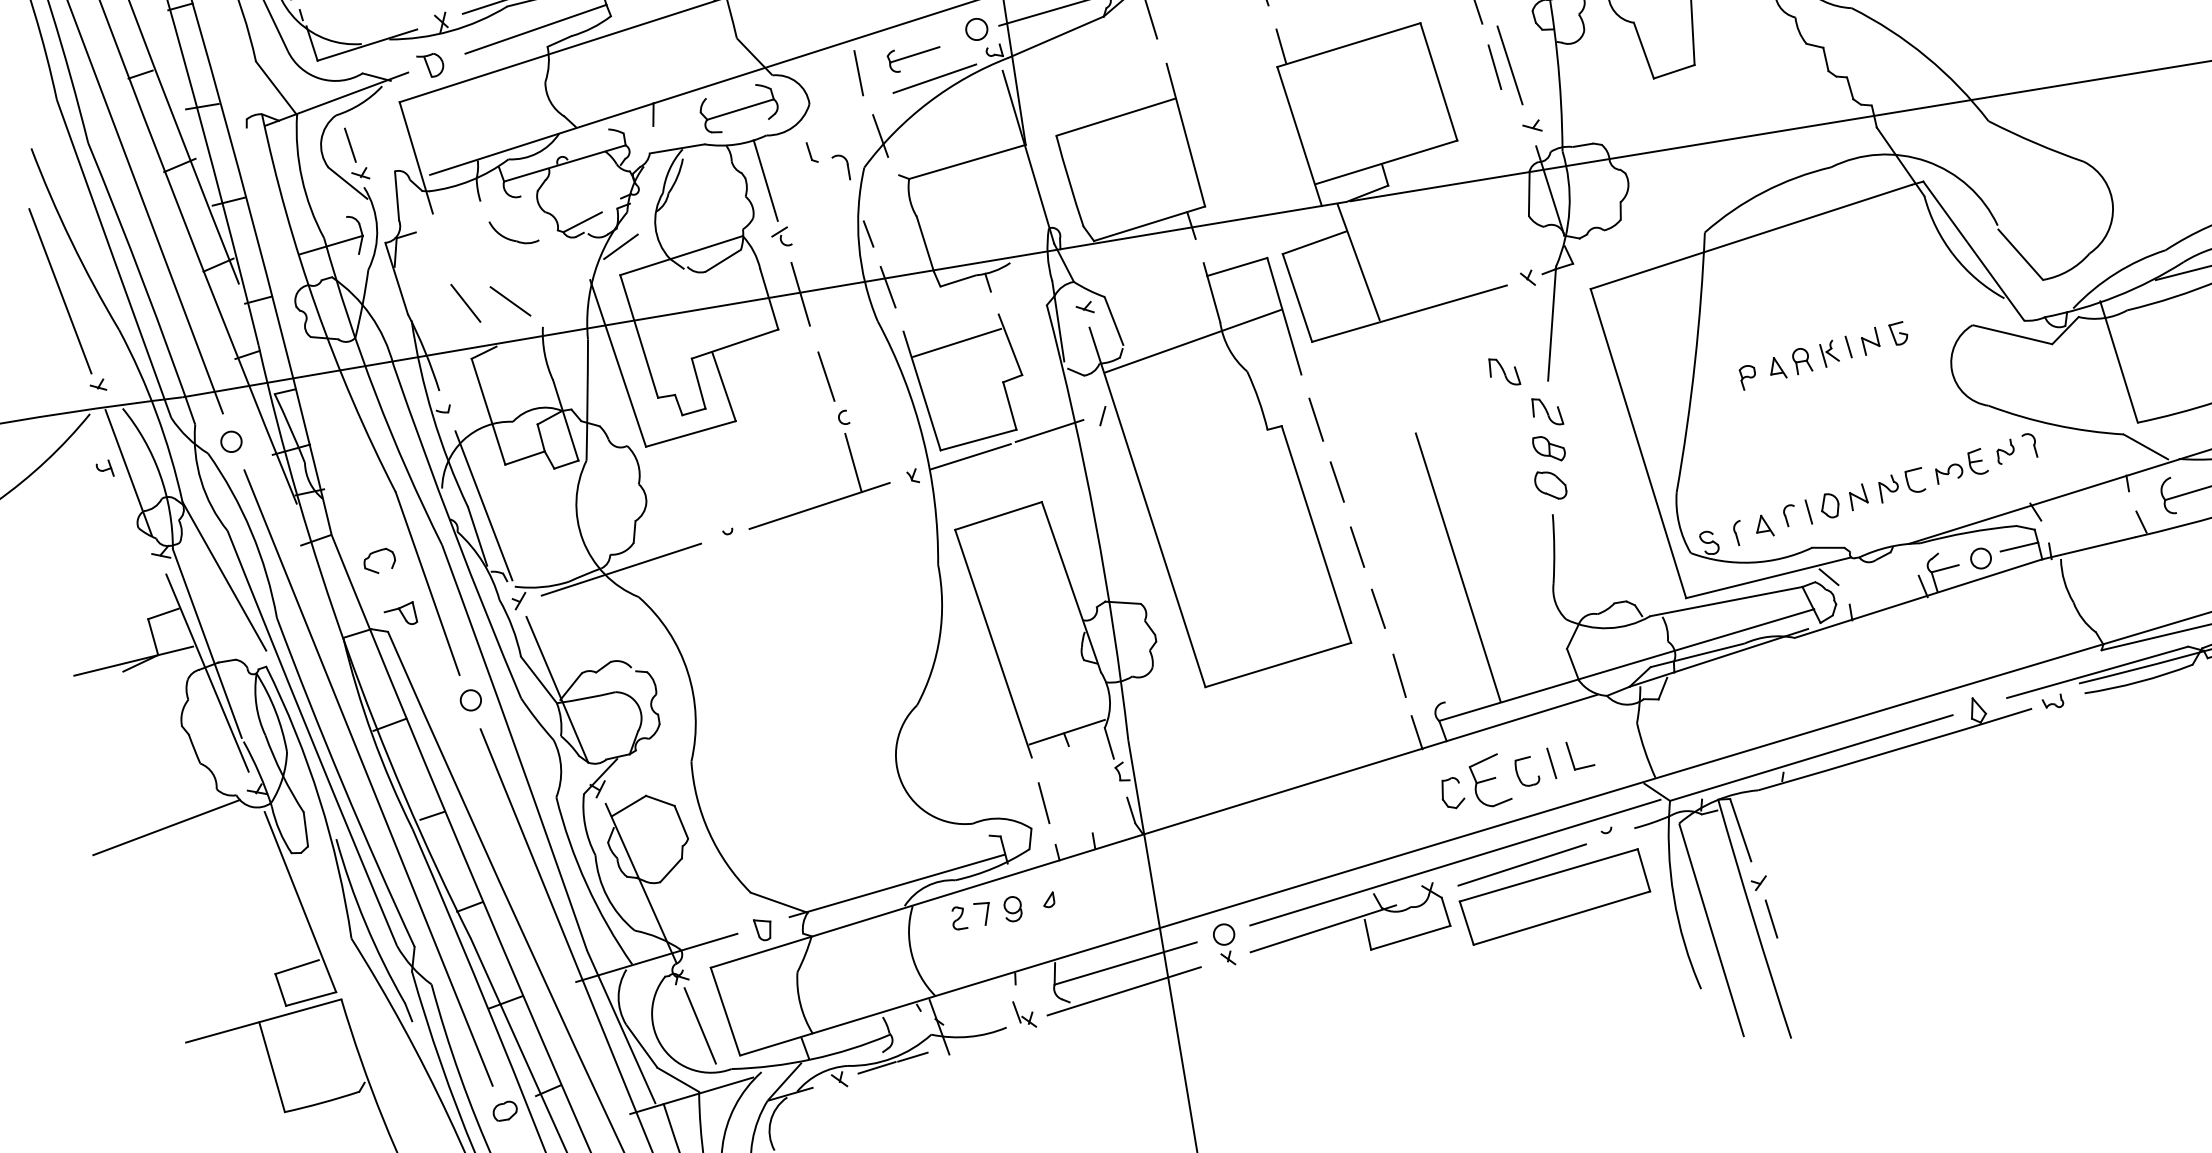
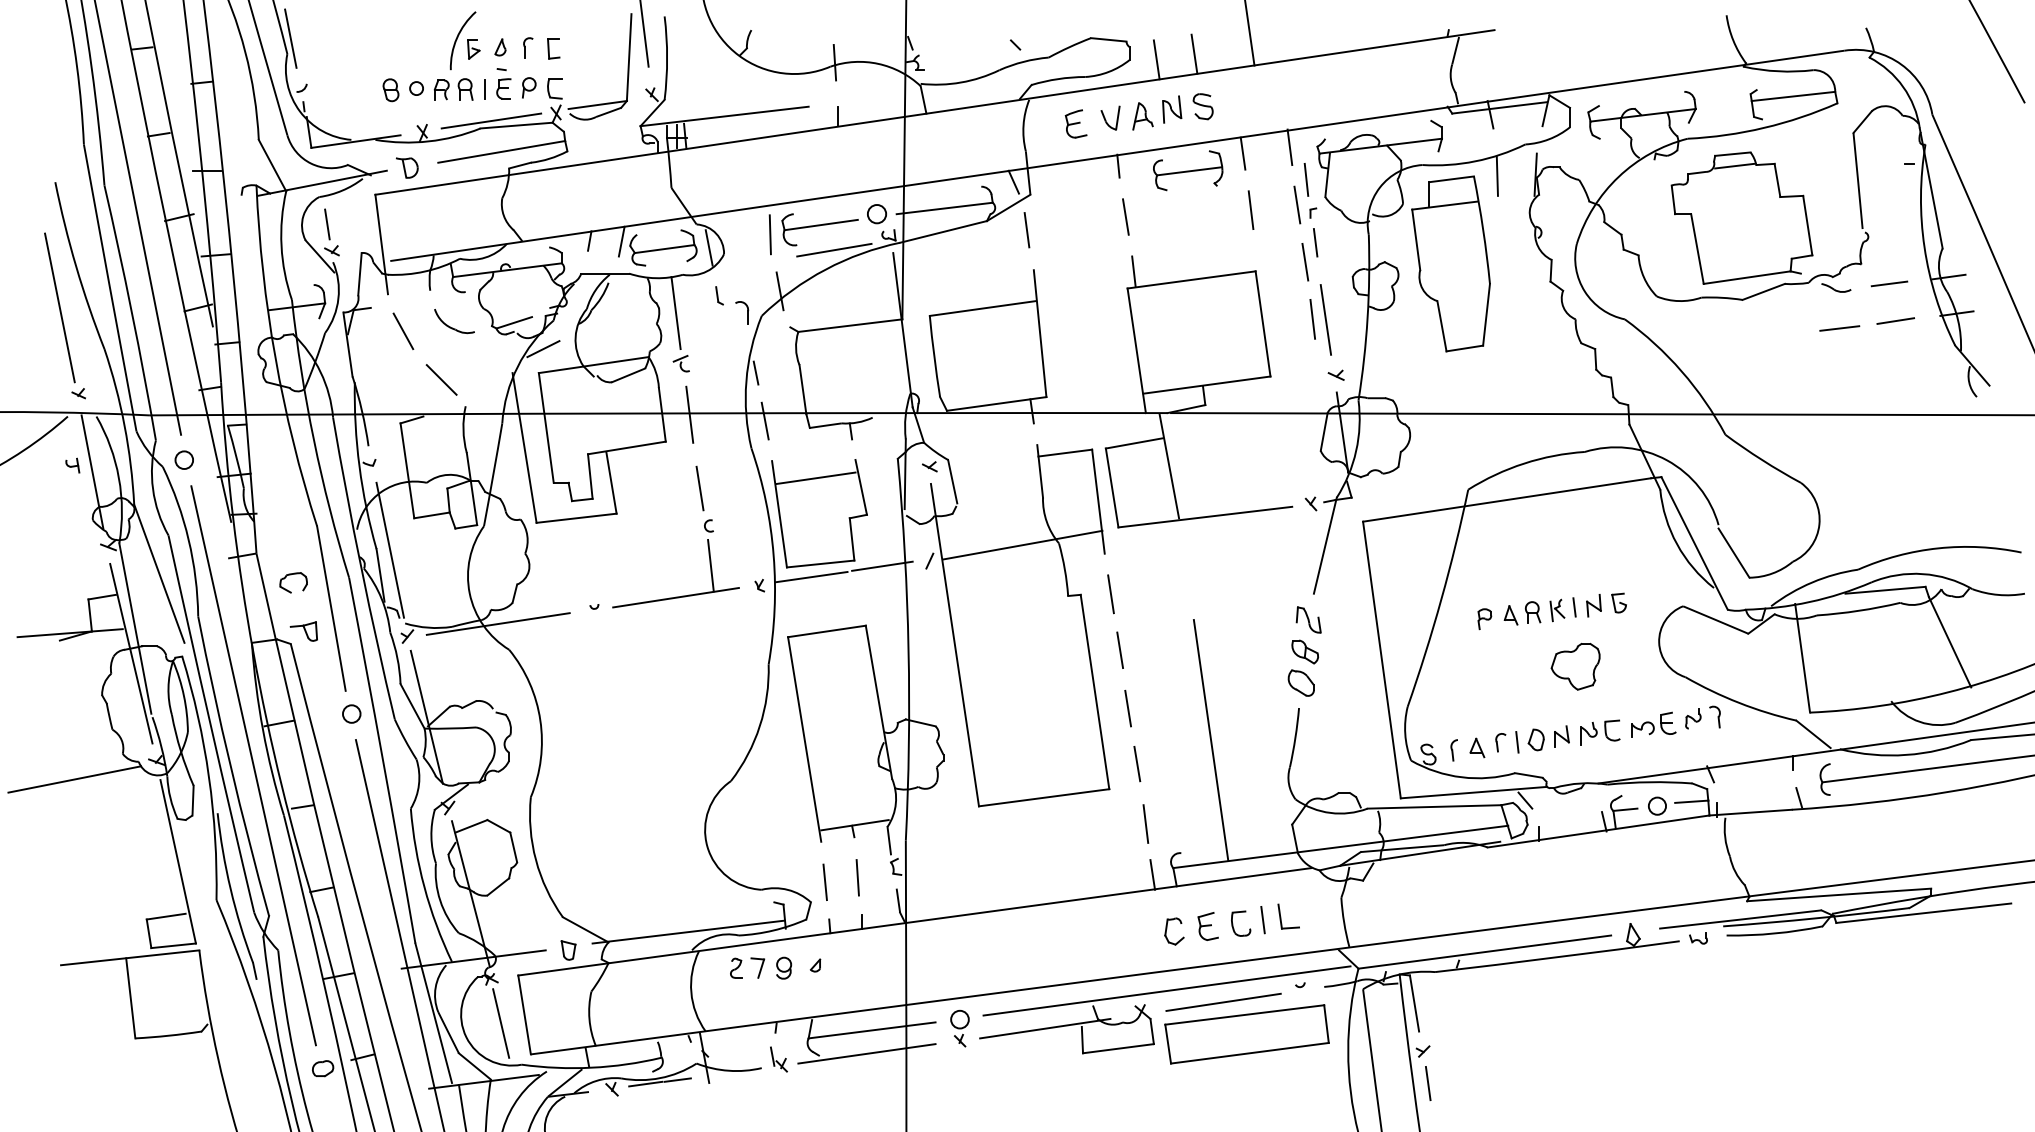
part: (913, 57) -> (819, 229), size x1.67
line: (790, 99) -> (708, 247), added
line: (689, 109) -> (621, 241), added
line: (465, 302) -> (403, 330), moved
line: (1192, 340) -> (1022, 544), moved
part: (1503, 371) -> (1277, 579), removed
part: (1860, 414) -> (1575, 666), added
part: (1489, 781) -> (1207, 926), size x0.62
line: (1080, 791) -> (857, 877), added

